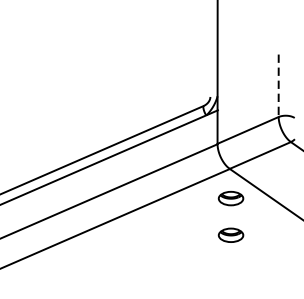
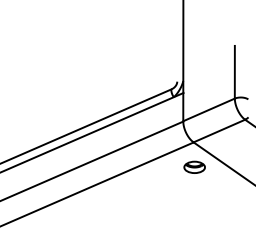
line: (278, 86) -> (234, 72), dashed -> solid
part: (230, 234) -> (194, 197), removed

